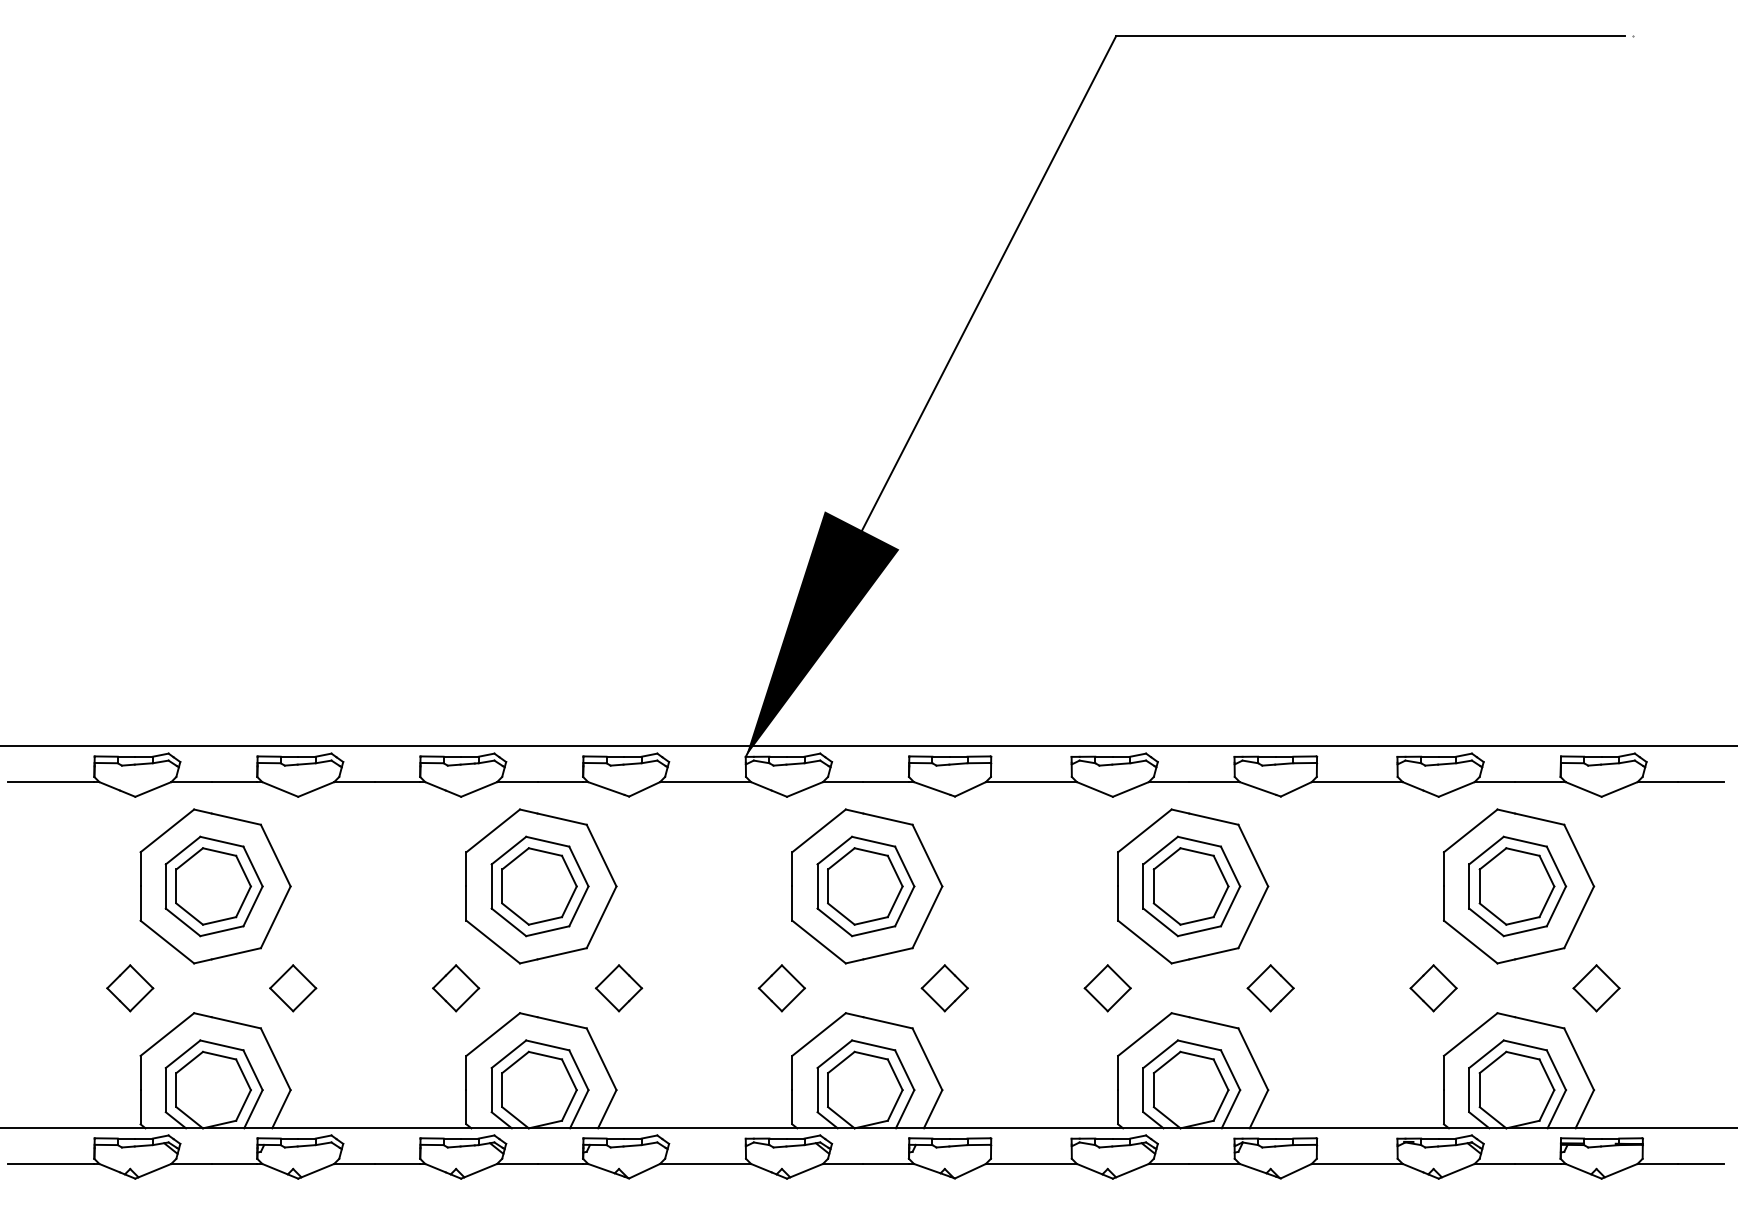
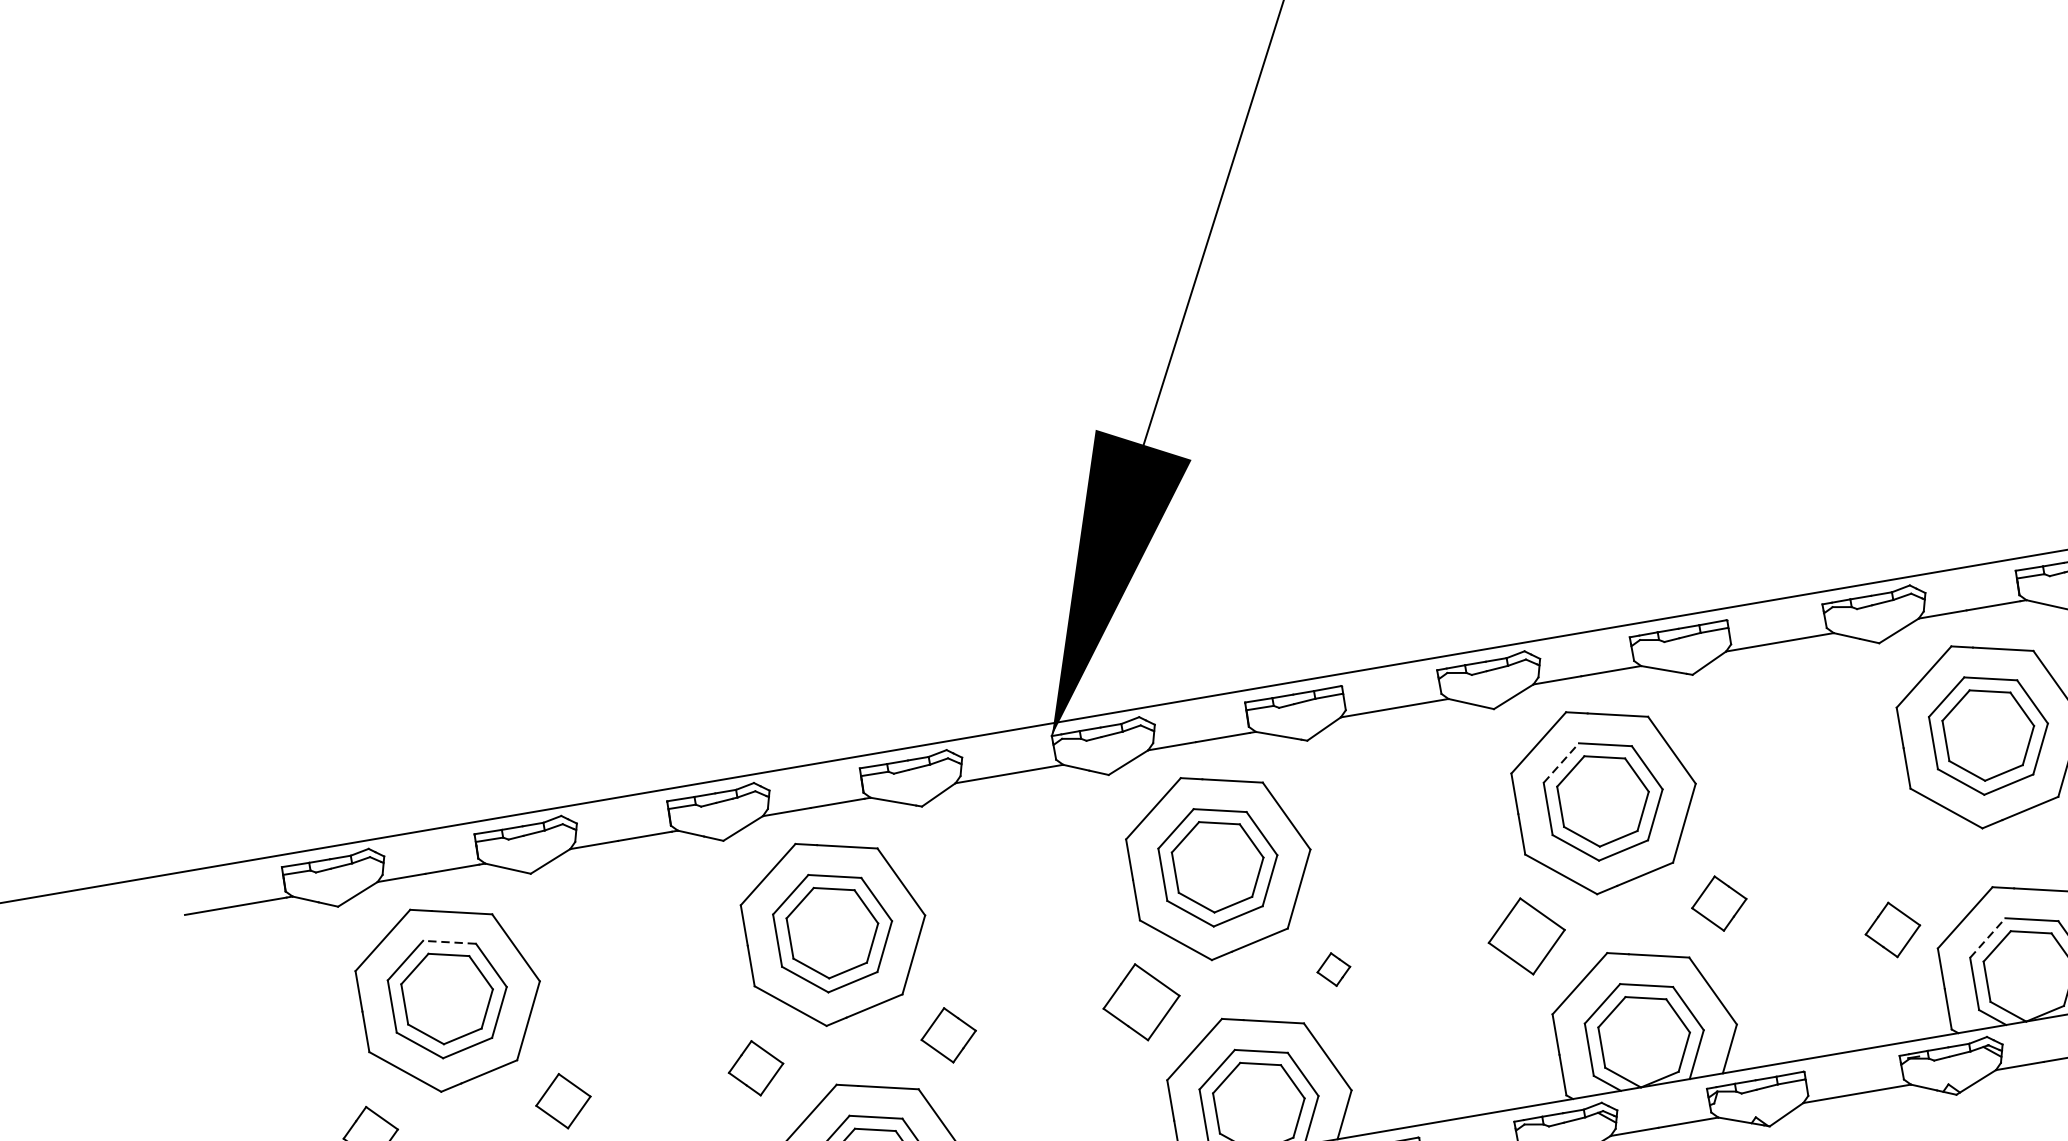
line: (221, 841) -> (449, 942), solid -> dashed
line: (1161, 850) -> (1562, 762), solid -> dashed
part: (781, 988) -> (1140, 1002), size x1.4
part: (944, 988) -> (1333, 969), size x0.6
part: (1107, 988) -> (1526, 936), size x1.4
part: (1433, 988) -> (1892, 930), moved
line: (1486, 1053) -> (1987, 937), solid -> dashed

